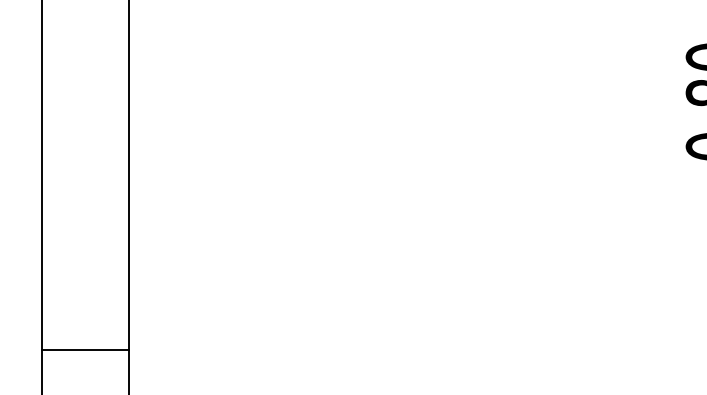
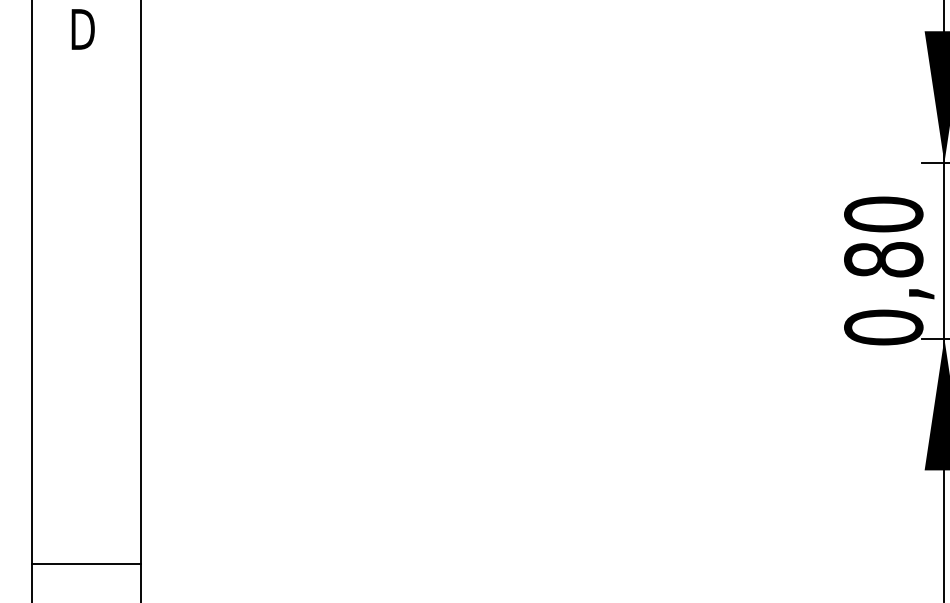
line: (85, 349) -> (86, 563), moved

